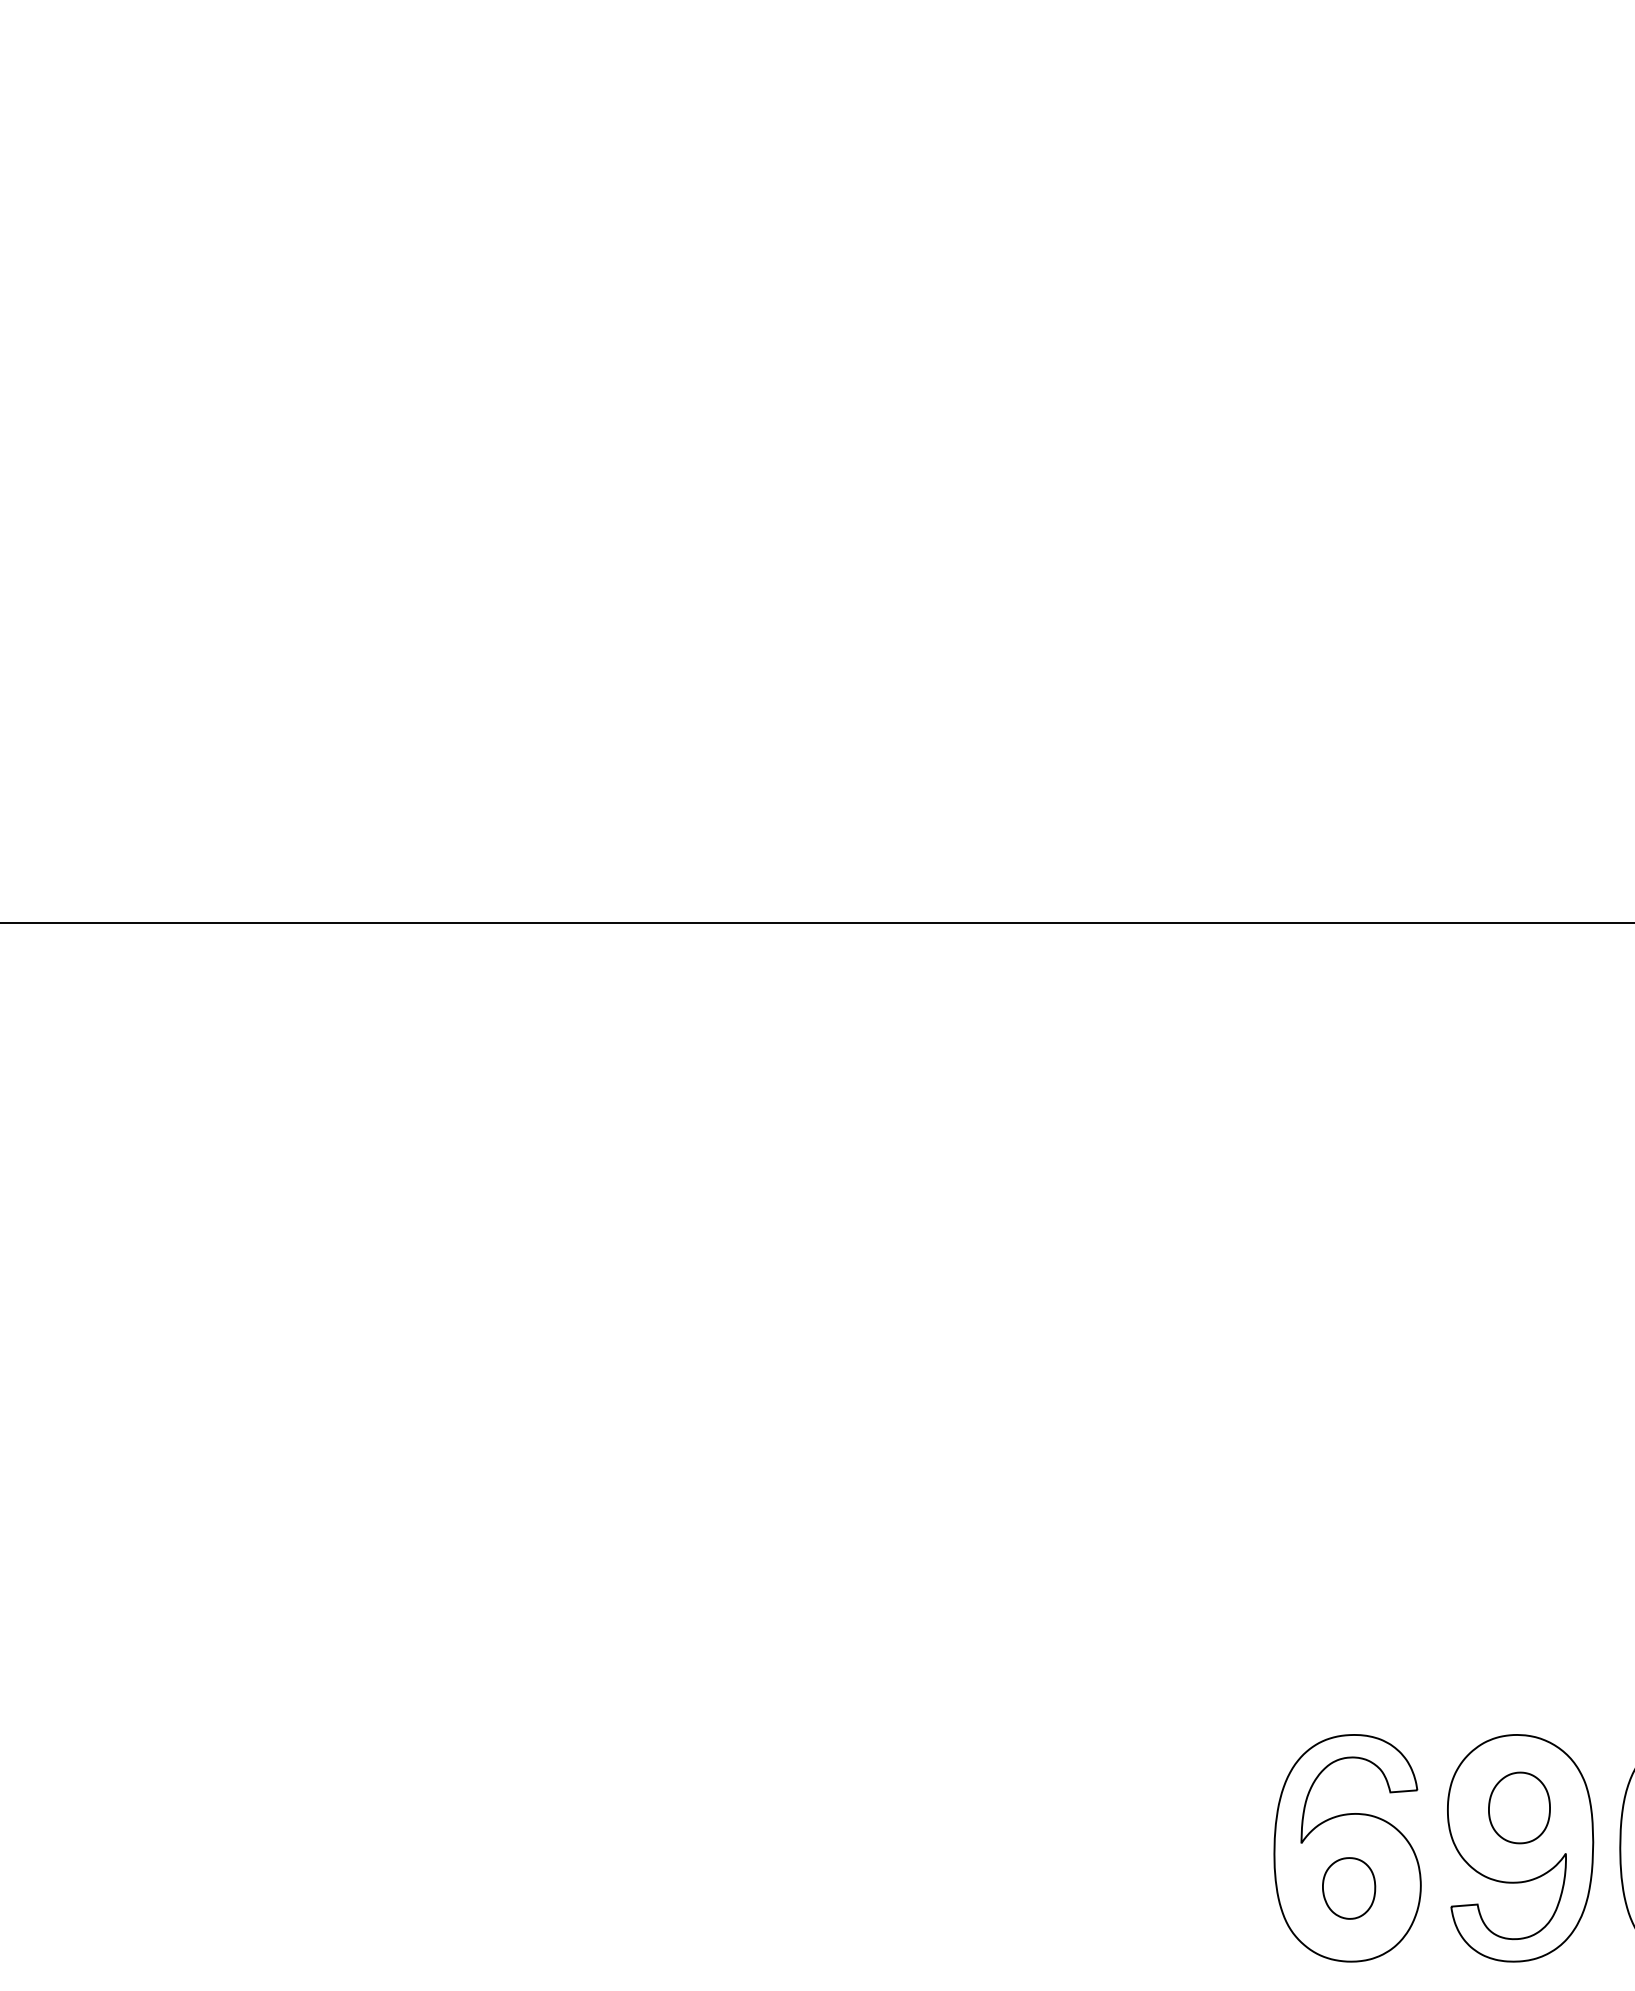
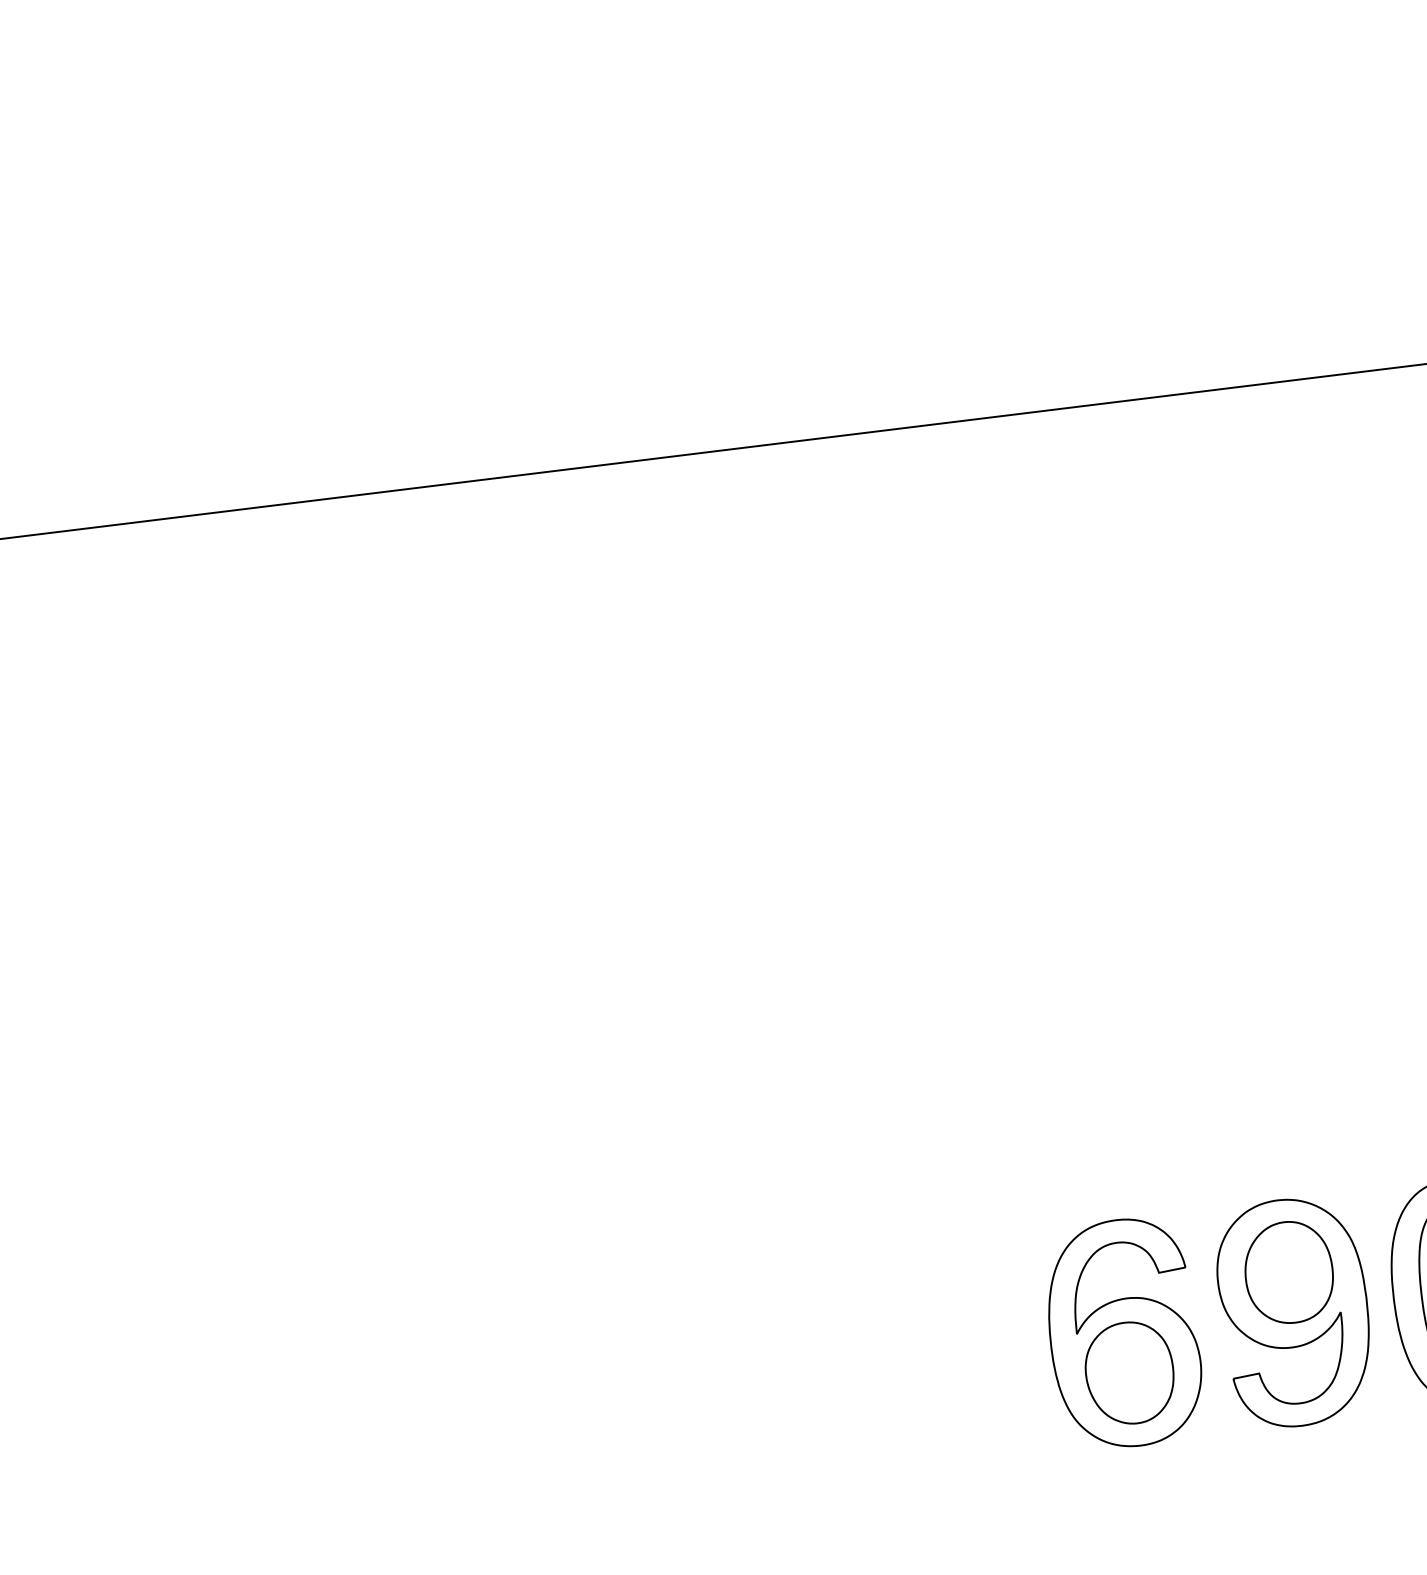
part: (1519, 1807) -> (1288, 1272), size x1.43
part: (1348, 1888) -> (1129, 1373), size x1.67

